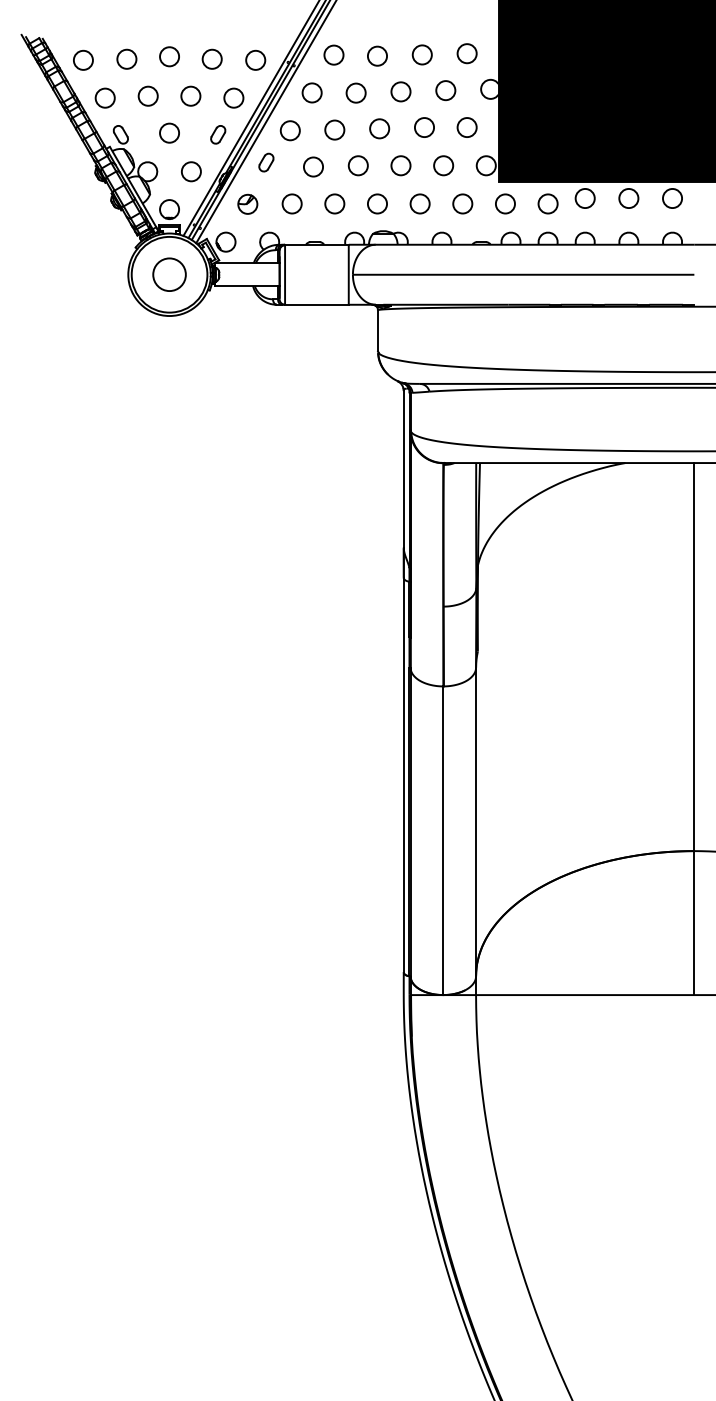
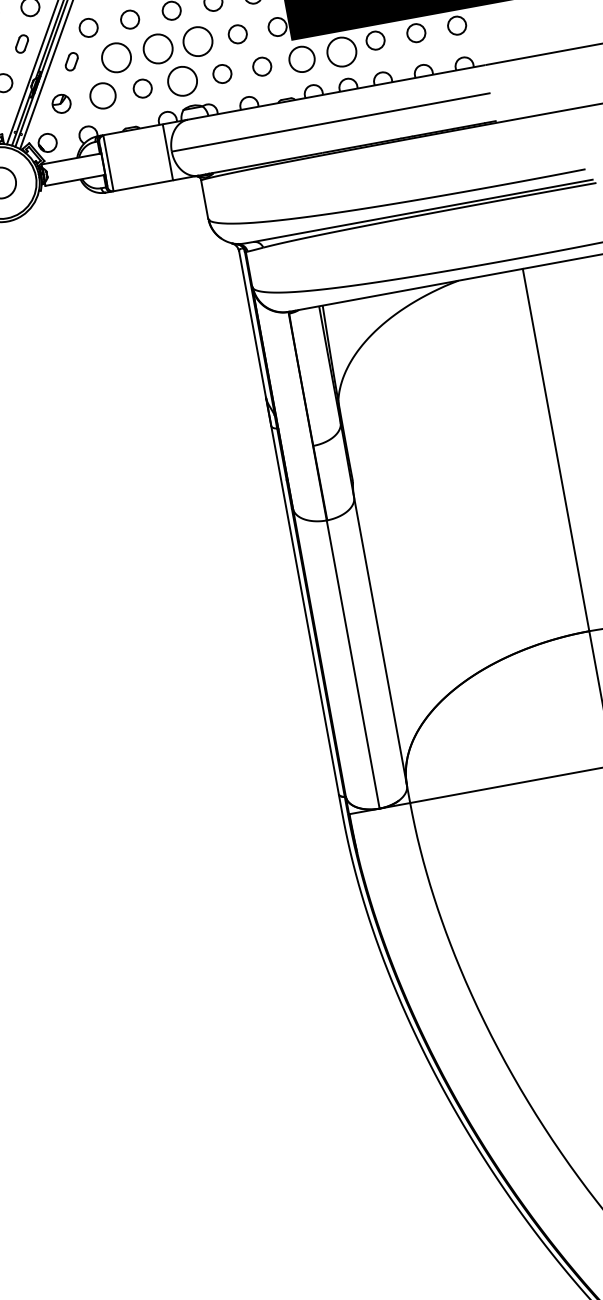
circle: (357, 165) -> (157, 48), size x1.6
circle: (400, 165) -> (197, 41), size x1.6
circle: (313, 166) -> (116, 57), size x1.6
circle: (291, 203) -> (102, 95), size x1.4
circle: (377, 203) -> (182, 80), size x1.6
circle: (505, 203) -> (302, 58), size x1.4
circle: (547, 203) -> (341, 51), size x1.6

